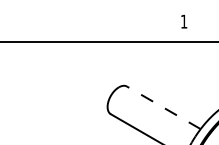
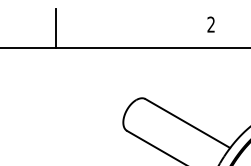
text: (183, 21) -> (210, 24), 1 -> 2
line: (48, 25) -> (55, 28), added
line: (163, 107) -> (187, 123), dashed -> solid

